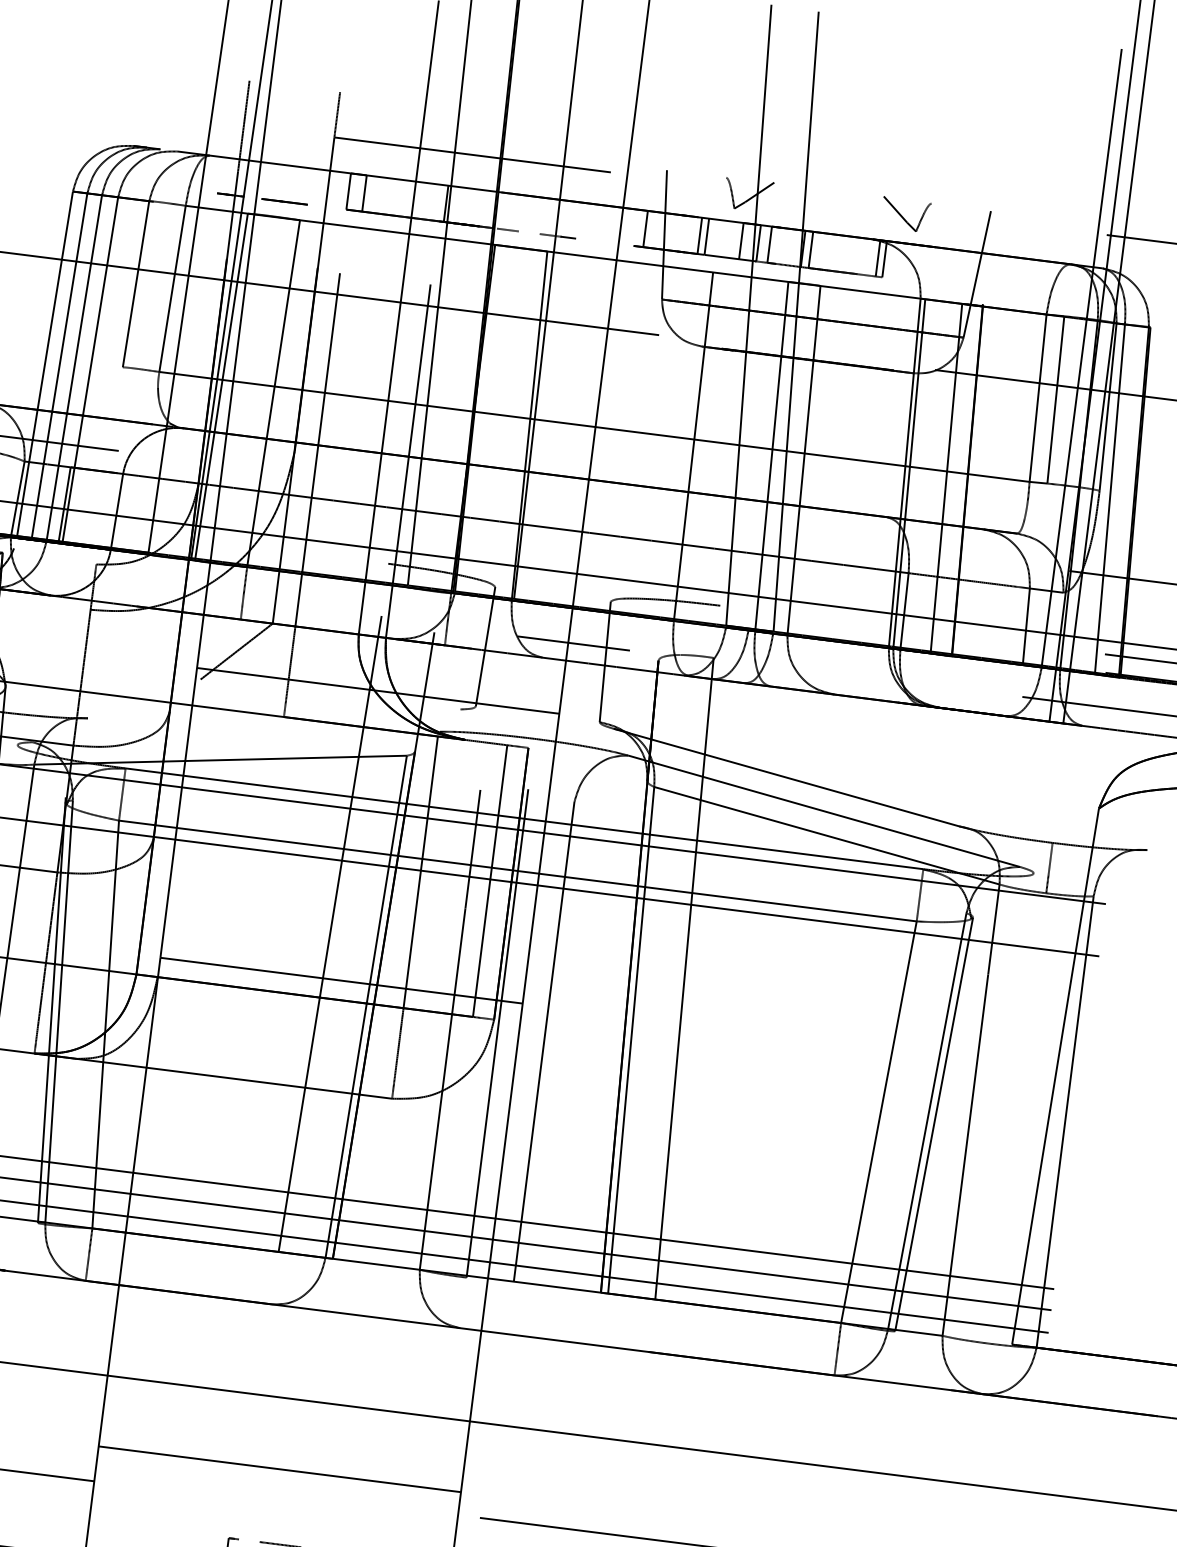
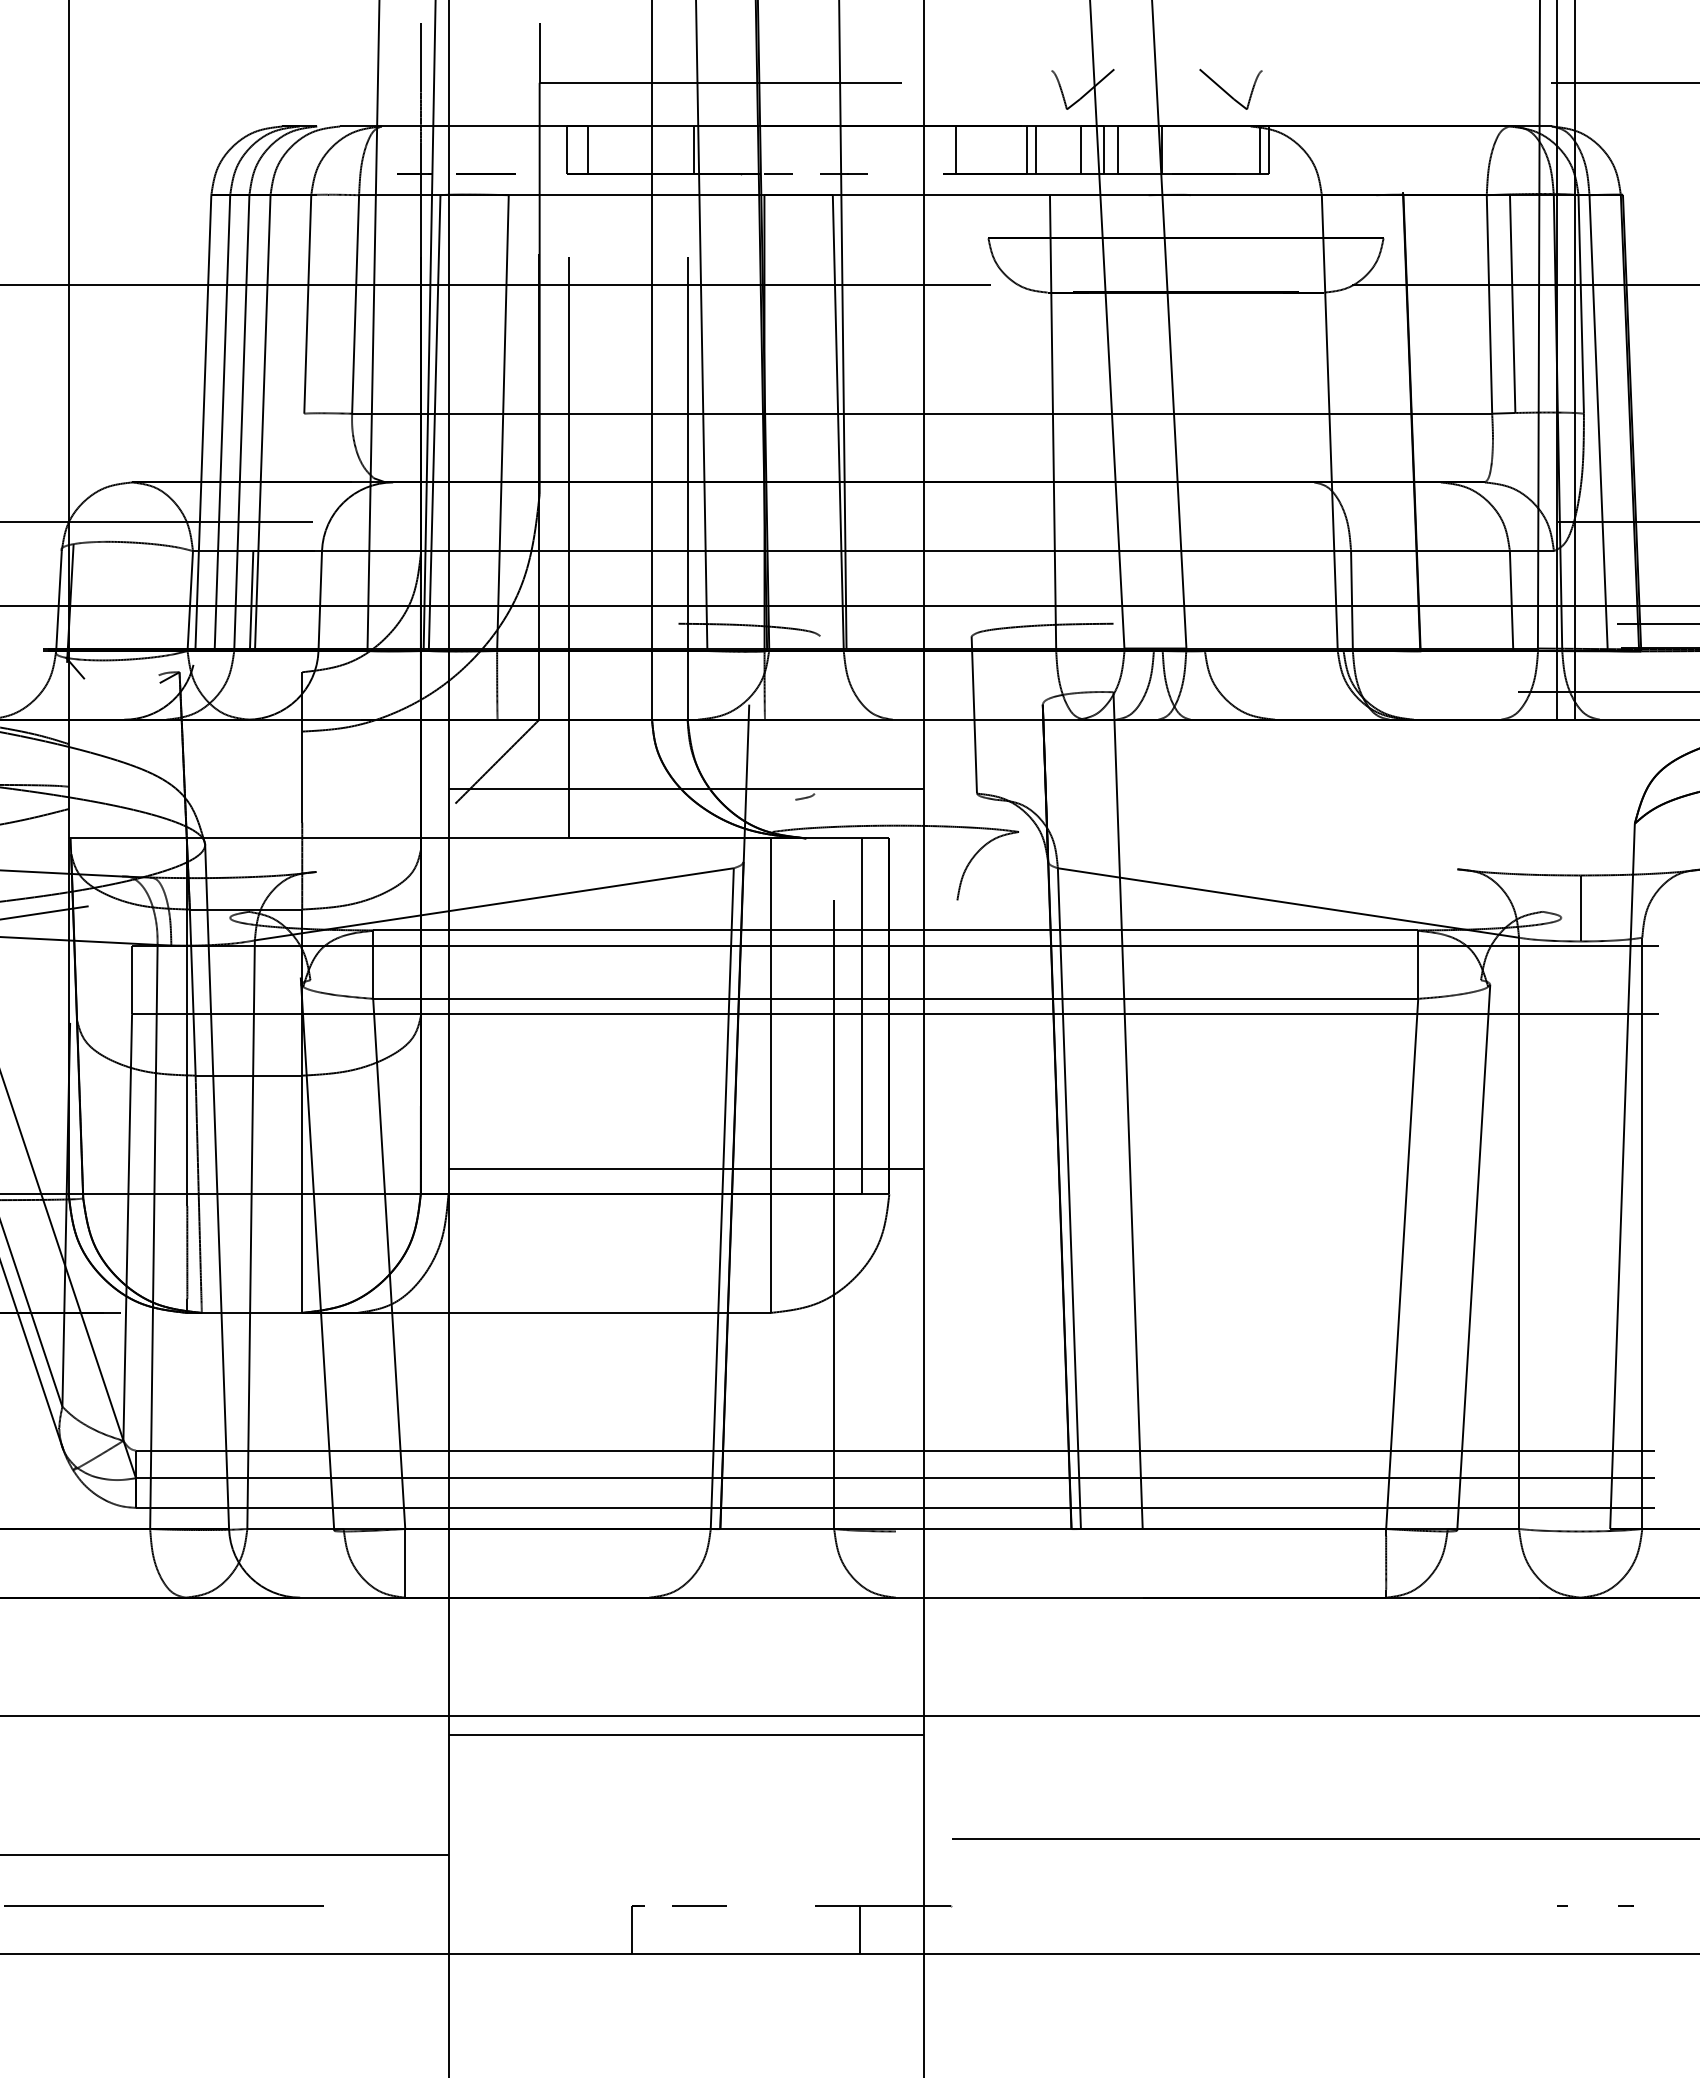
part: (905, 214) -> (1230, 88), moved
line: (664, 234) -> (980, 154), removed
line: (811, 249) -> (1172, 149), removed
line: (976, 274) -> (1390, 154), removed
line: (771, 456) -> (1155, 423), removed
line: (803, 460) -> (1197, 423), removed
line: (909, 474) -> (1335, 423), removed
line: (946, 478) -> (1384, 423), removed
line: (573, 643) -> (930, 696), removed
line: (485, 646) -> (817, 714), removed
line: (786, 777) -> (1226, 834), removed
line: (823, 810) -> (1280, 871), removed
line: (329, 933) -> (663, 1110), removed
line: (58, 1011) -> (326, 1254), removed
line: (497, 1033) -> (895, 1211), removed
line: (544, 1041) -> (957, 1214), removed
line: (927, 1121) -> (1464, 1254), removed
line: (279, 1469) -> (685, 1735), moved

